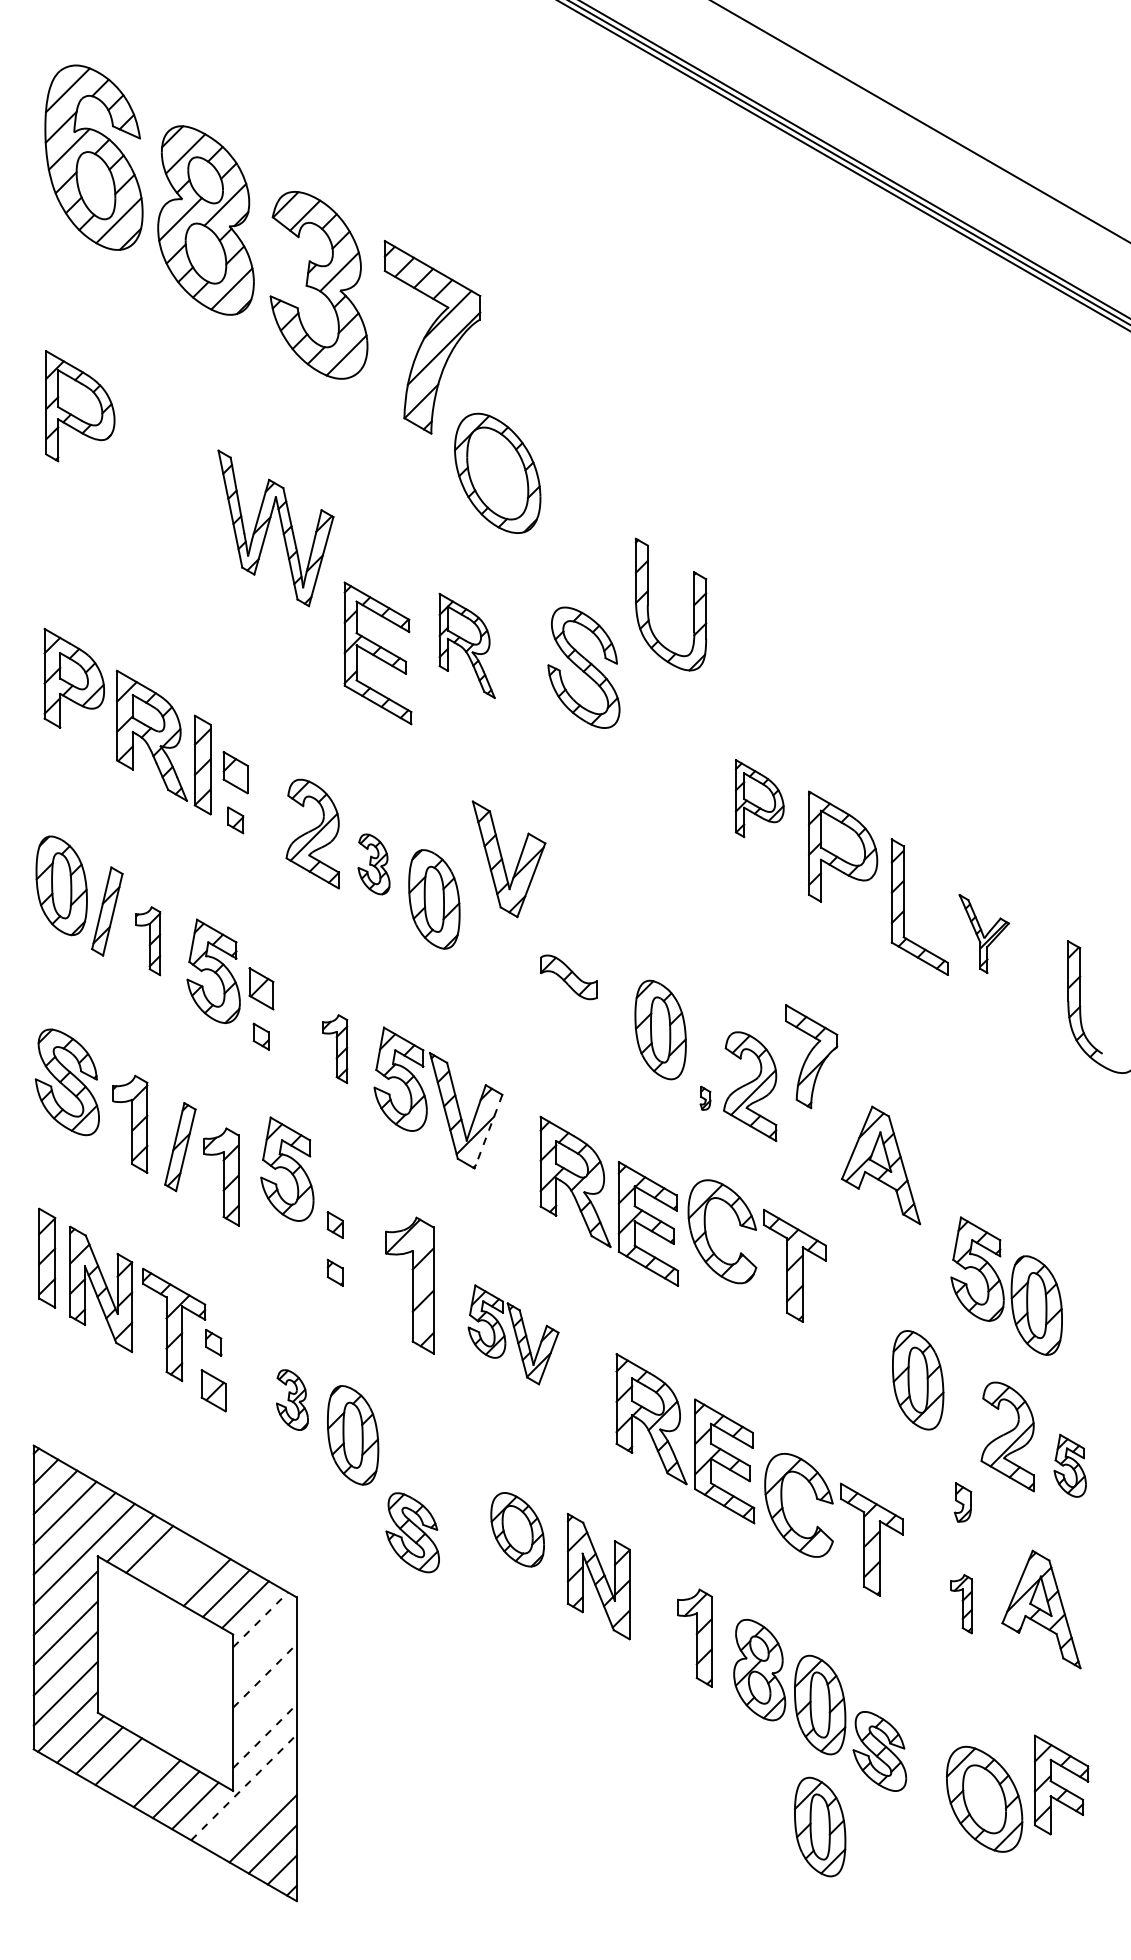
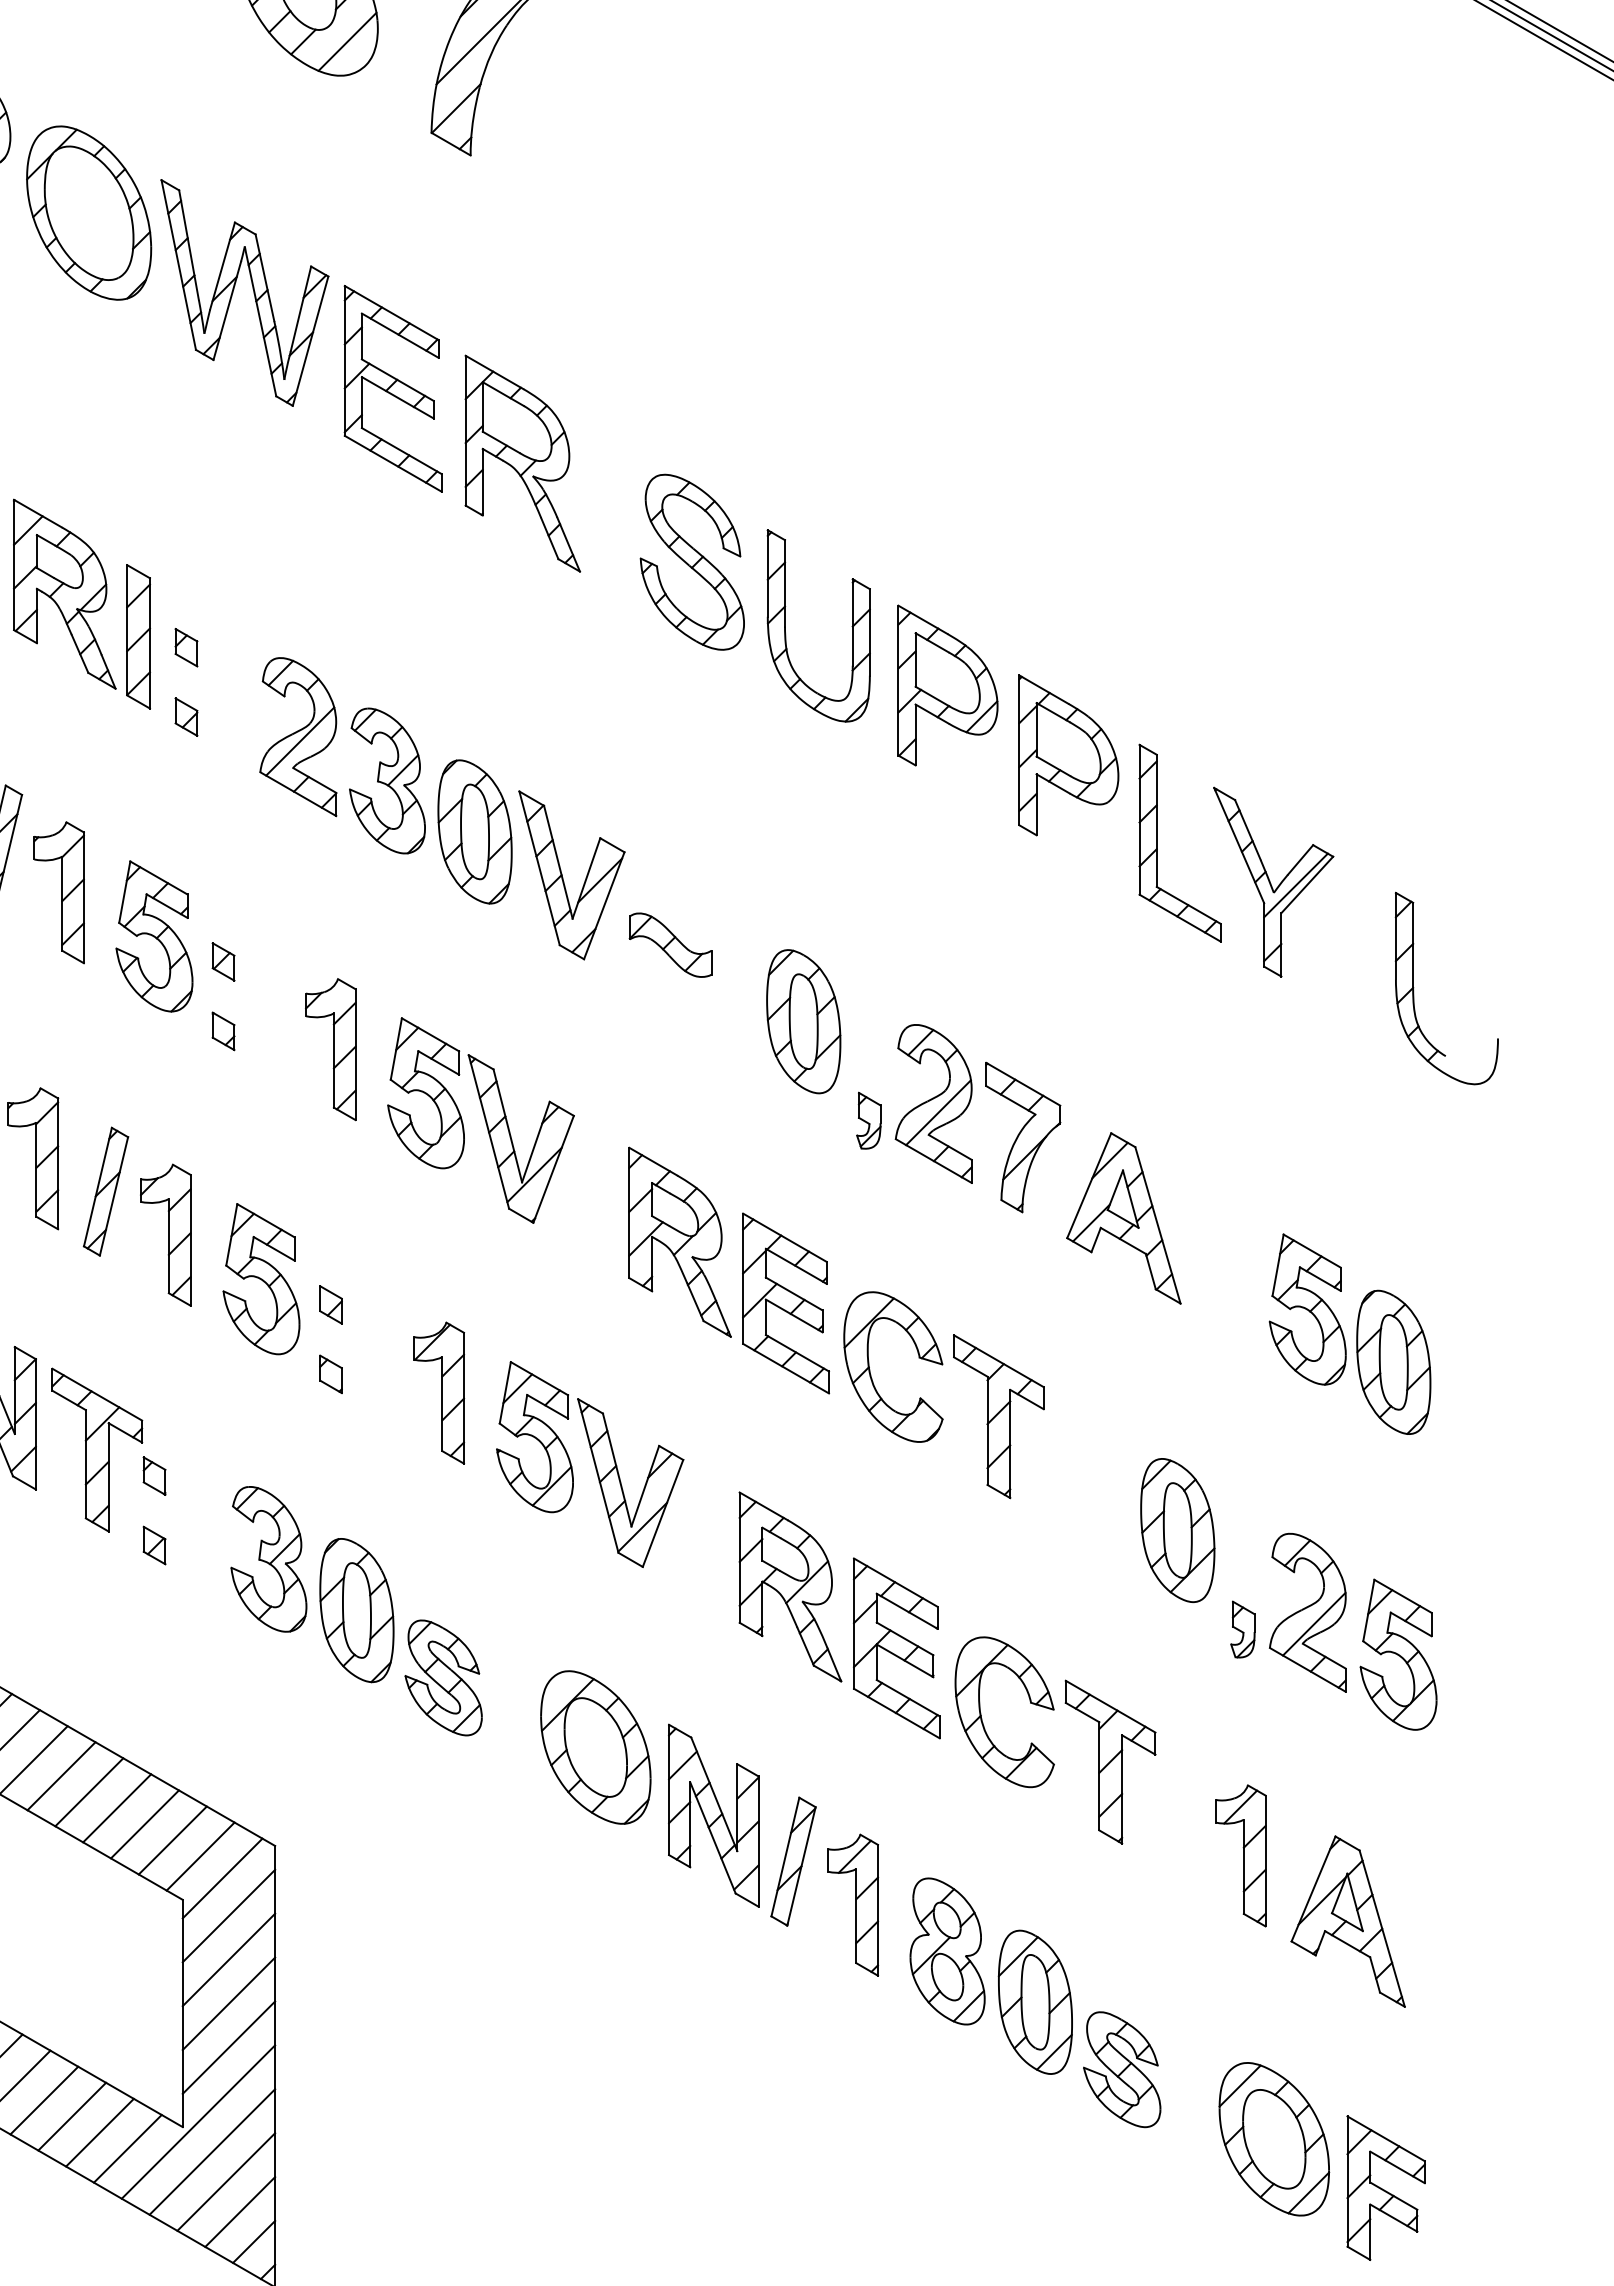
part: (497, 472) -> (88, 211), moved
part: (648, 604) -> (786, 625), moved
part: (466, 645) -> (521, 463), size x1.43
part: (377, 653) -> (392, 389), moved
part: (583, 667) -> (691, 561), moved
part: (235, 772) -> (186, 647), size x0.62
part: (759, 798) -> (947, 685), size x1.43
part: (508, 859) -> (571, 875), moved
part: (373, 864) -> (386, 781), size x1.67
part: (984, 933) -> (1274, 881), size x1.67
part: (148, 940) -> (59, 891), size x1.43
part: (260, 988) -> (222, 961), size x0.62
part: (335, 1048) -> (331, 1048), size x1.43
part: (811, 1056) -> (1022, 1137), moved
part: (705, 1098) -> (868, 1121), size x1.67
line: (488, 1132) -> (553, 1170), dashed -> solid
part: (287, 1168) -> (261, 1278), moved
part: (749, 1259) -> (932, 1407), moved
part: (409, 1285) -> (438, 1392), size x0.71
part: (1006, 1285) -> (1349, 1333), moved
part: (513, 1334) -> (589, 1464), size x1.43
part: (213, 1390) -> (154, 1545), size x0.62
part: (292, 1399) -> (268, 1558), size x1.67
part: (1070, 1465) -> (1399, 1654), size x1.67
part: (962, 1502) -> (1242, 1629), moved
part: (517, 1529) -> (595, 1747), size x1.43
part: (412, 1532) -> (443, 1677), moved
line: (168, 1560) -> (88, 1792), added
line: (187, 1571) -> (116, 1808), added
part: (961, 1603) -> (1240, 1854), size x1.67
part: (653, 1608) -> (793, 1862), added
part: (1041, 1609) -> (1348, 1921), moved
line: (260, 1619) -> (222, 1878), dashed -> solid
line: (264, 1645) -> (228, 1915), added
line: (264, 1675) -> (228, 1959), dashed -> solid
line: (264, 1705) -> (228, 2002), added
line: (264, 1736) -> (228, 2047), dashed -> solid
line: (137, 1772) -> (43, 2100), added
part: (1061, 1784) -> (1386, 2187), moved
line: (244, 1787) -> (199, 2122), dashed -> solid
line: (253, 1807) -> (212, 2151), added
part: (820, 1826) -> (1035, 2178), removed

